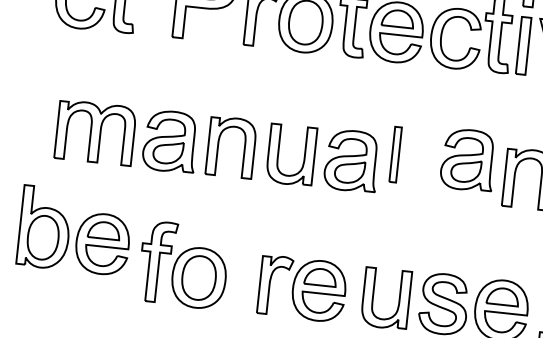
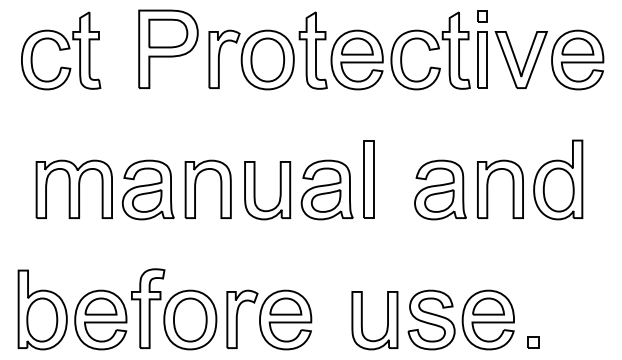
part: (395, 154) -> (368, 179), size x1.43
part: (468, 159) -> (440, 189), moved
part: (75, 230) -> (72, 309), moved
part: (302, 288) -> (269, 319), moved

